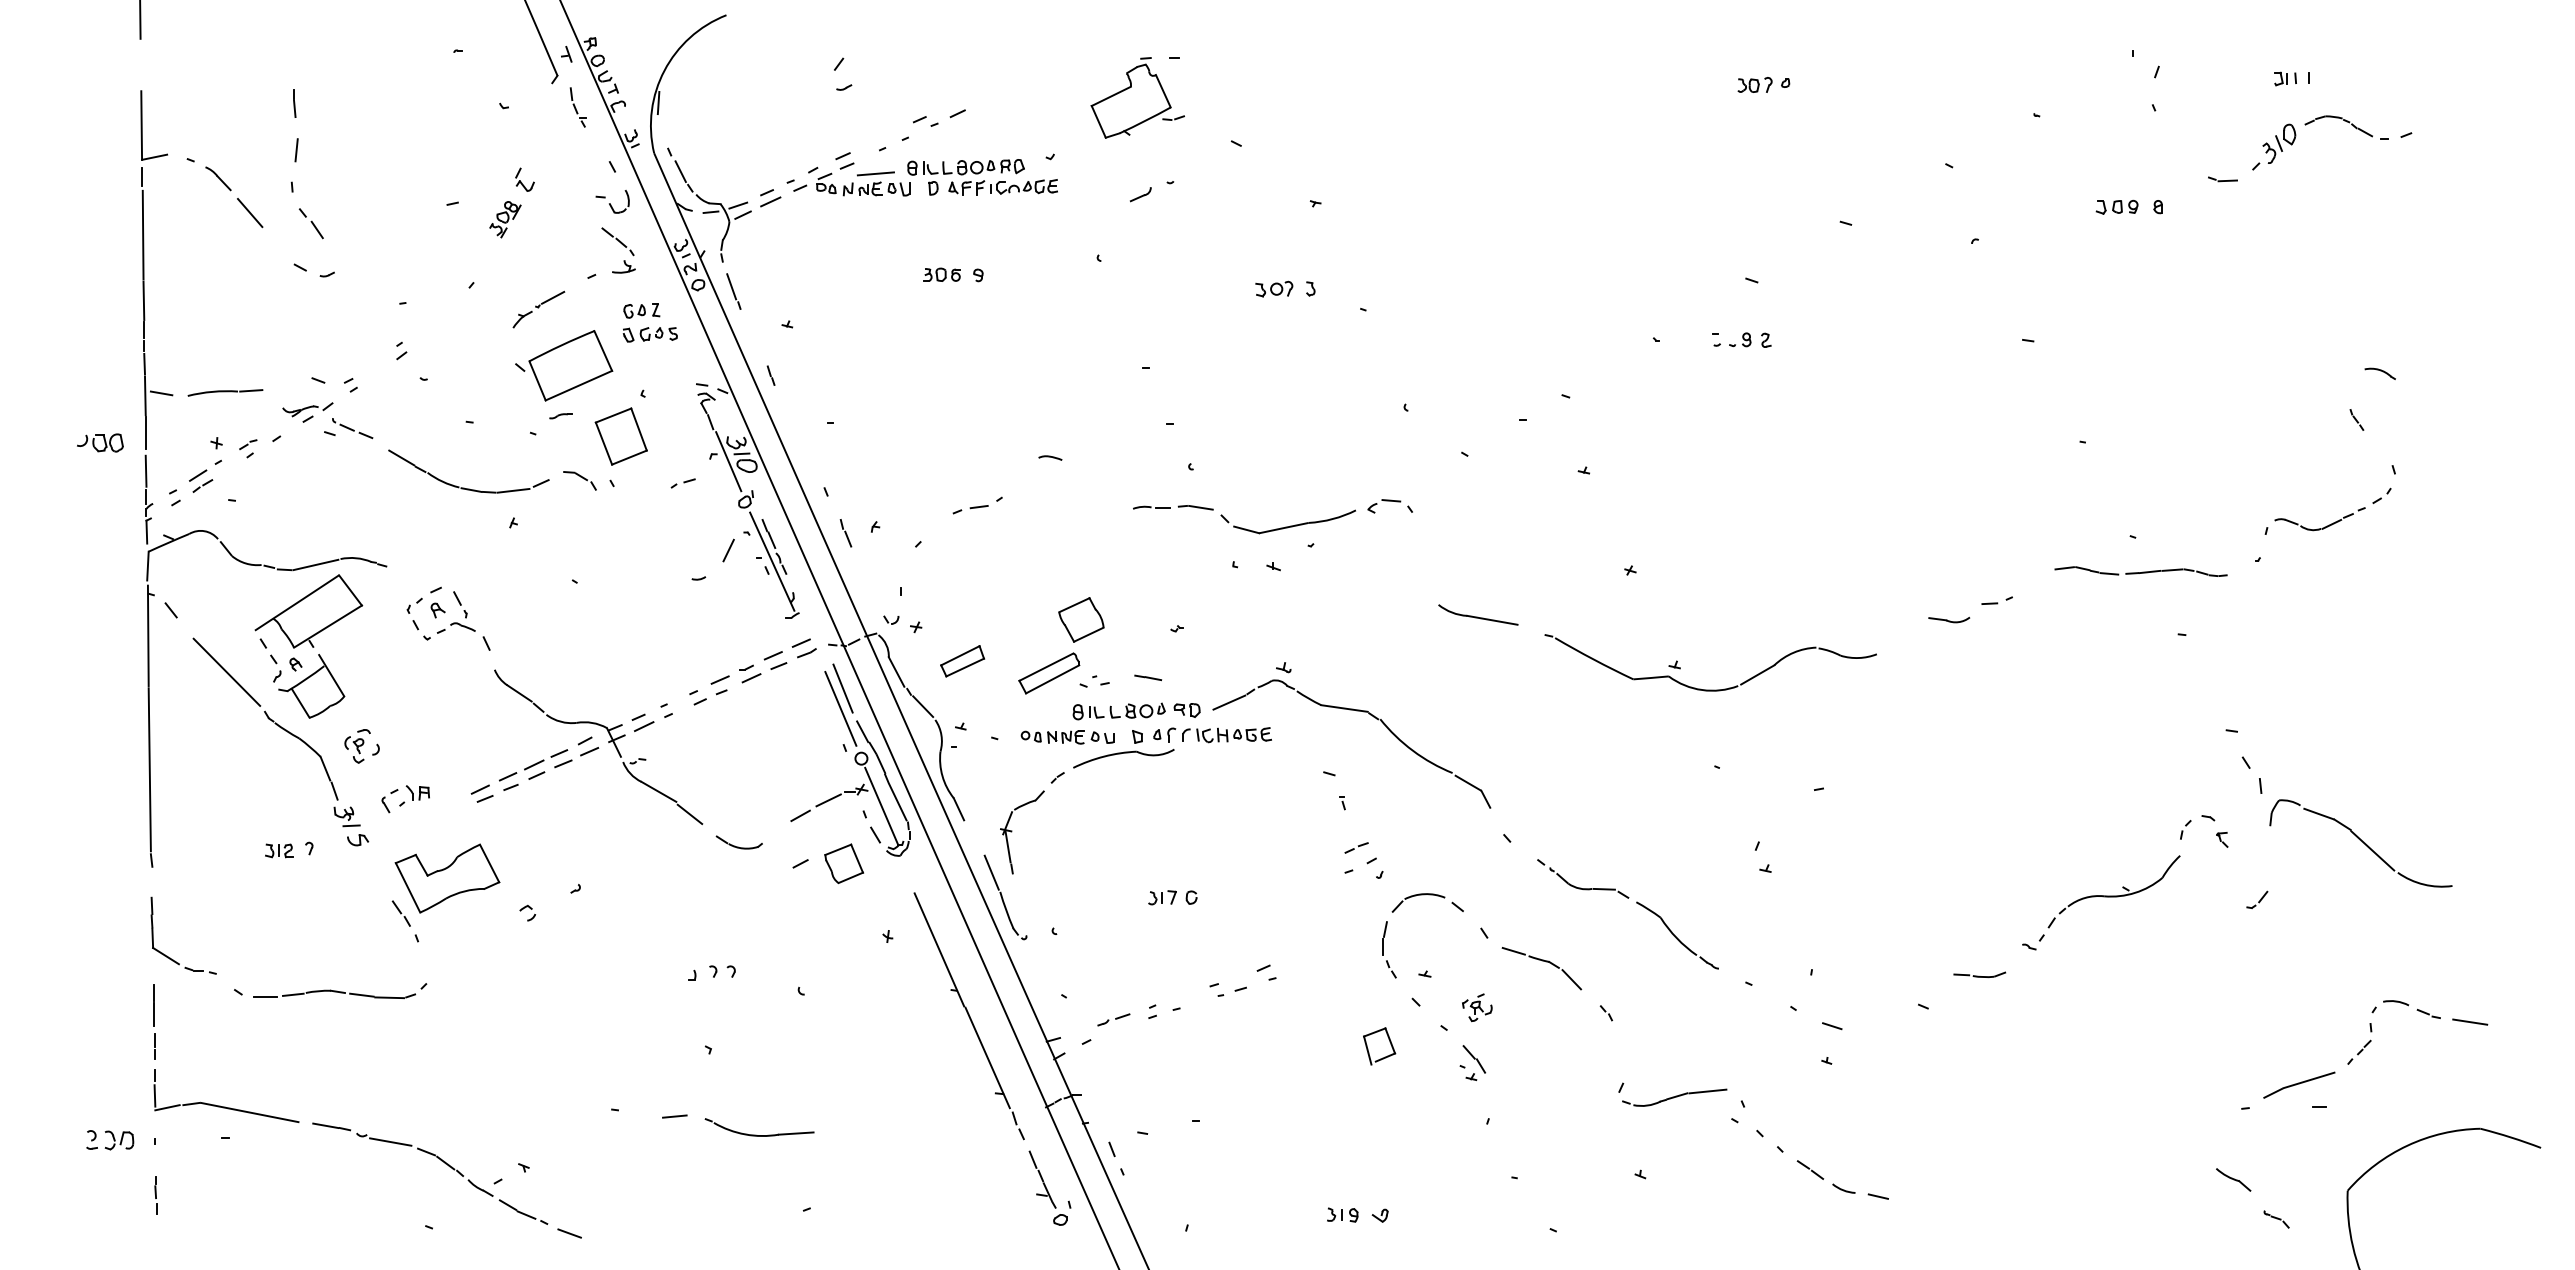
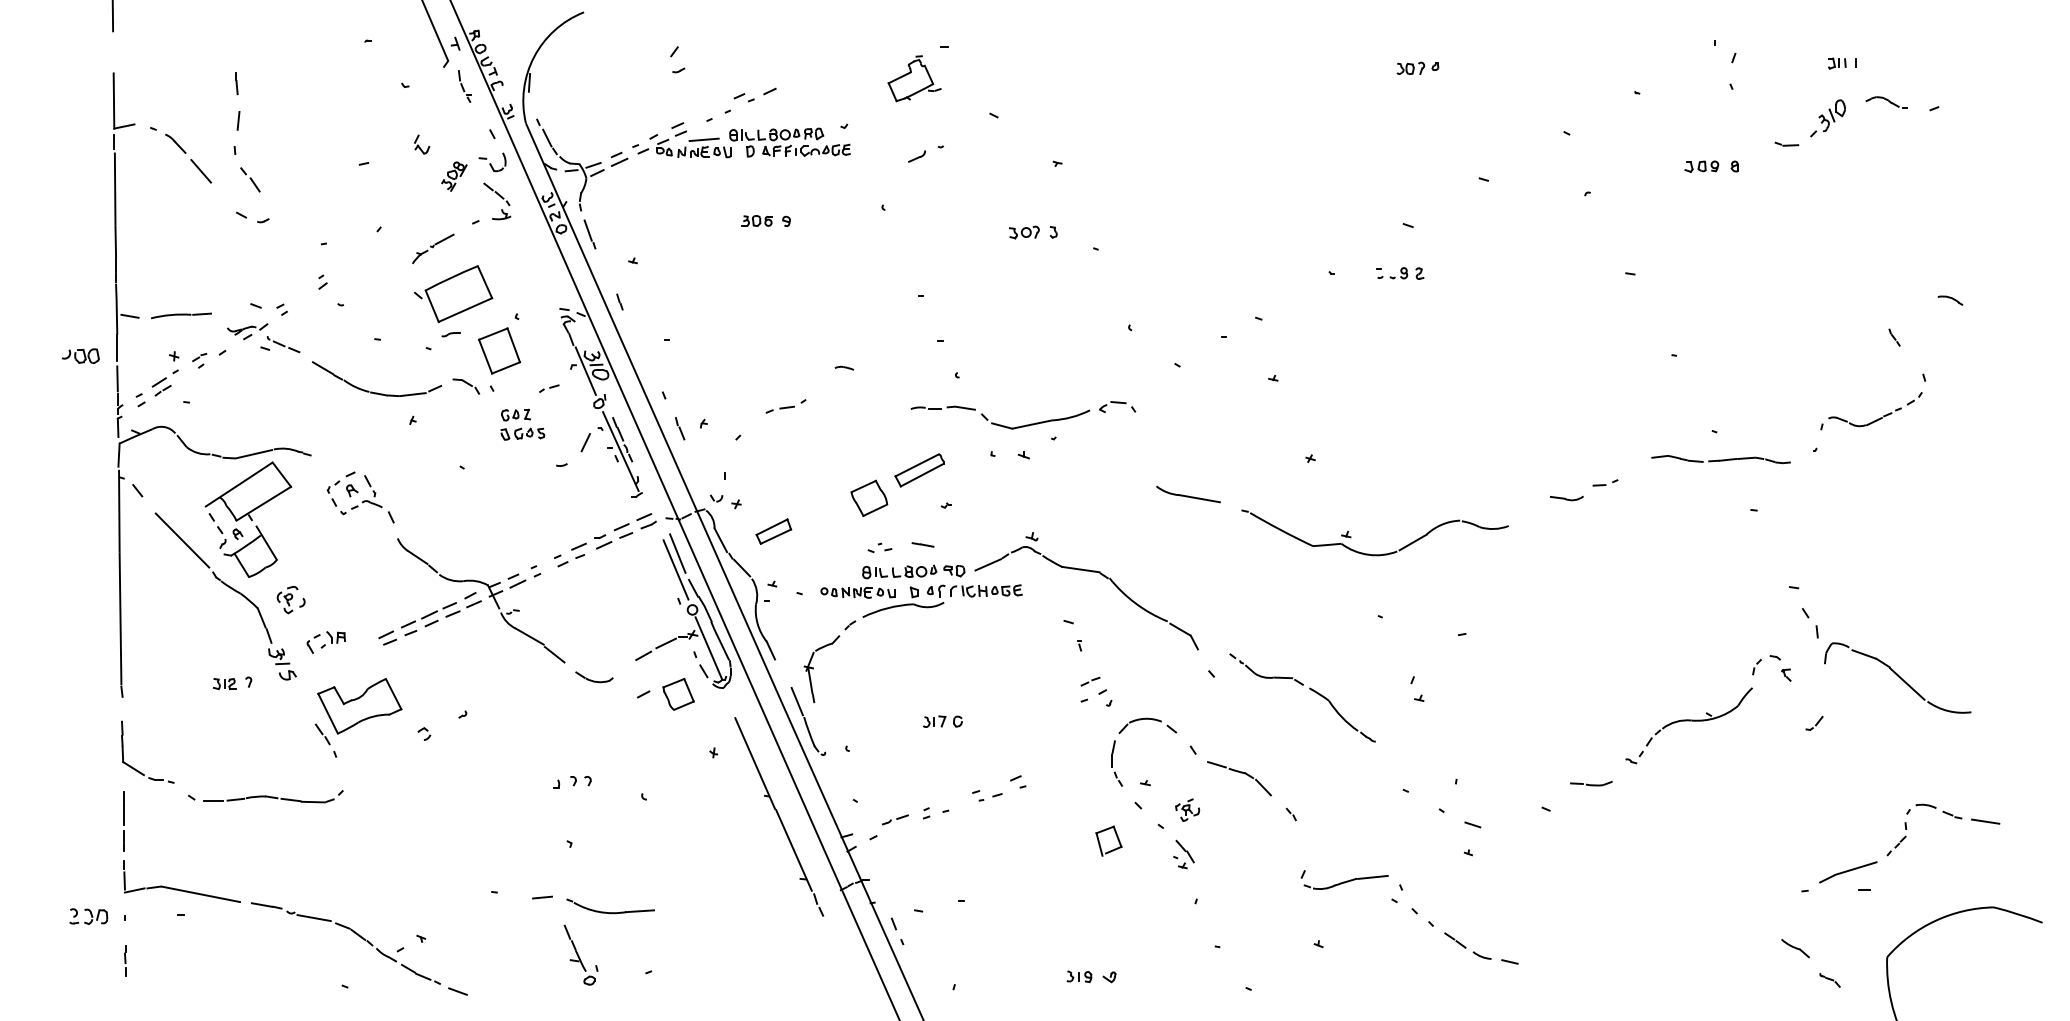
part: (1137, 97) -> (914, 78), size x0.7
part: (2346, 127) -> (1886, 102), size x0.6
part: (505, 219) -> (454, 176), moved
part: (649, 322) -> (522, 424), moved
part: (2380, 373) -> (1950, 300), moved
part: (1049, 673) -> (919, 470), moved
part: (1636, 903) -> (1309, 689), moved
part: (1049, 1187) -> (580, 954), moved

